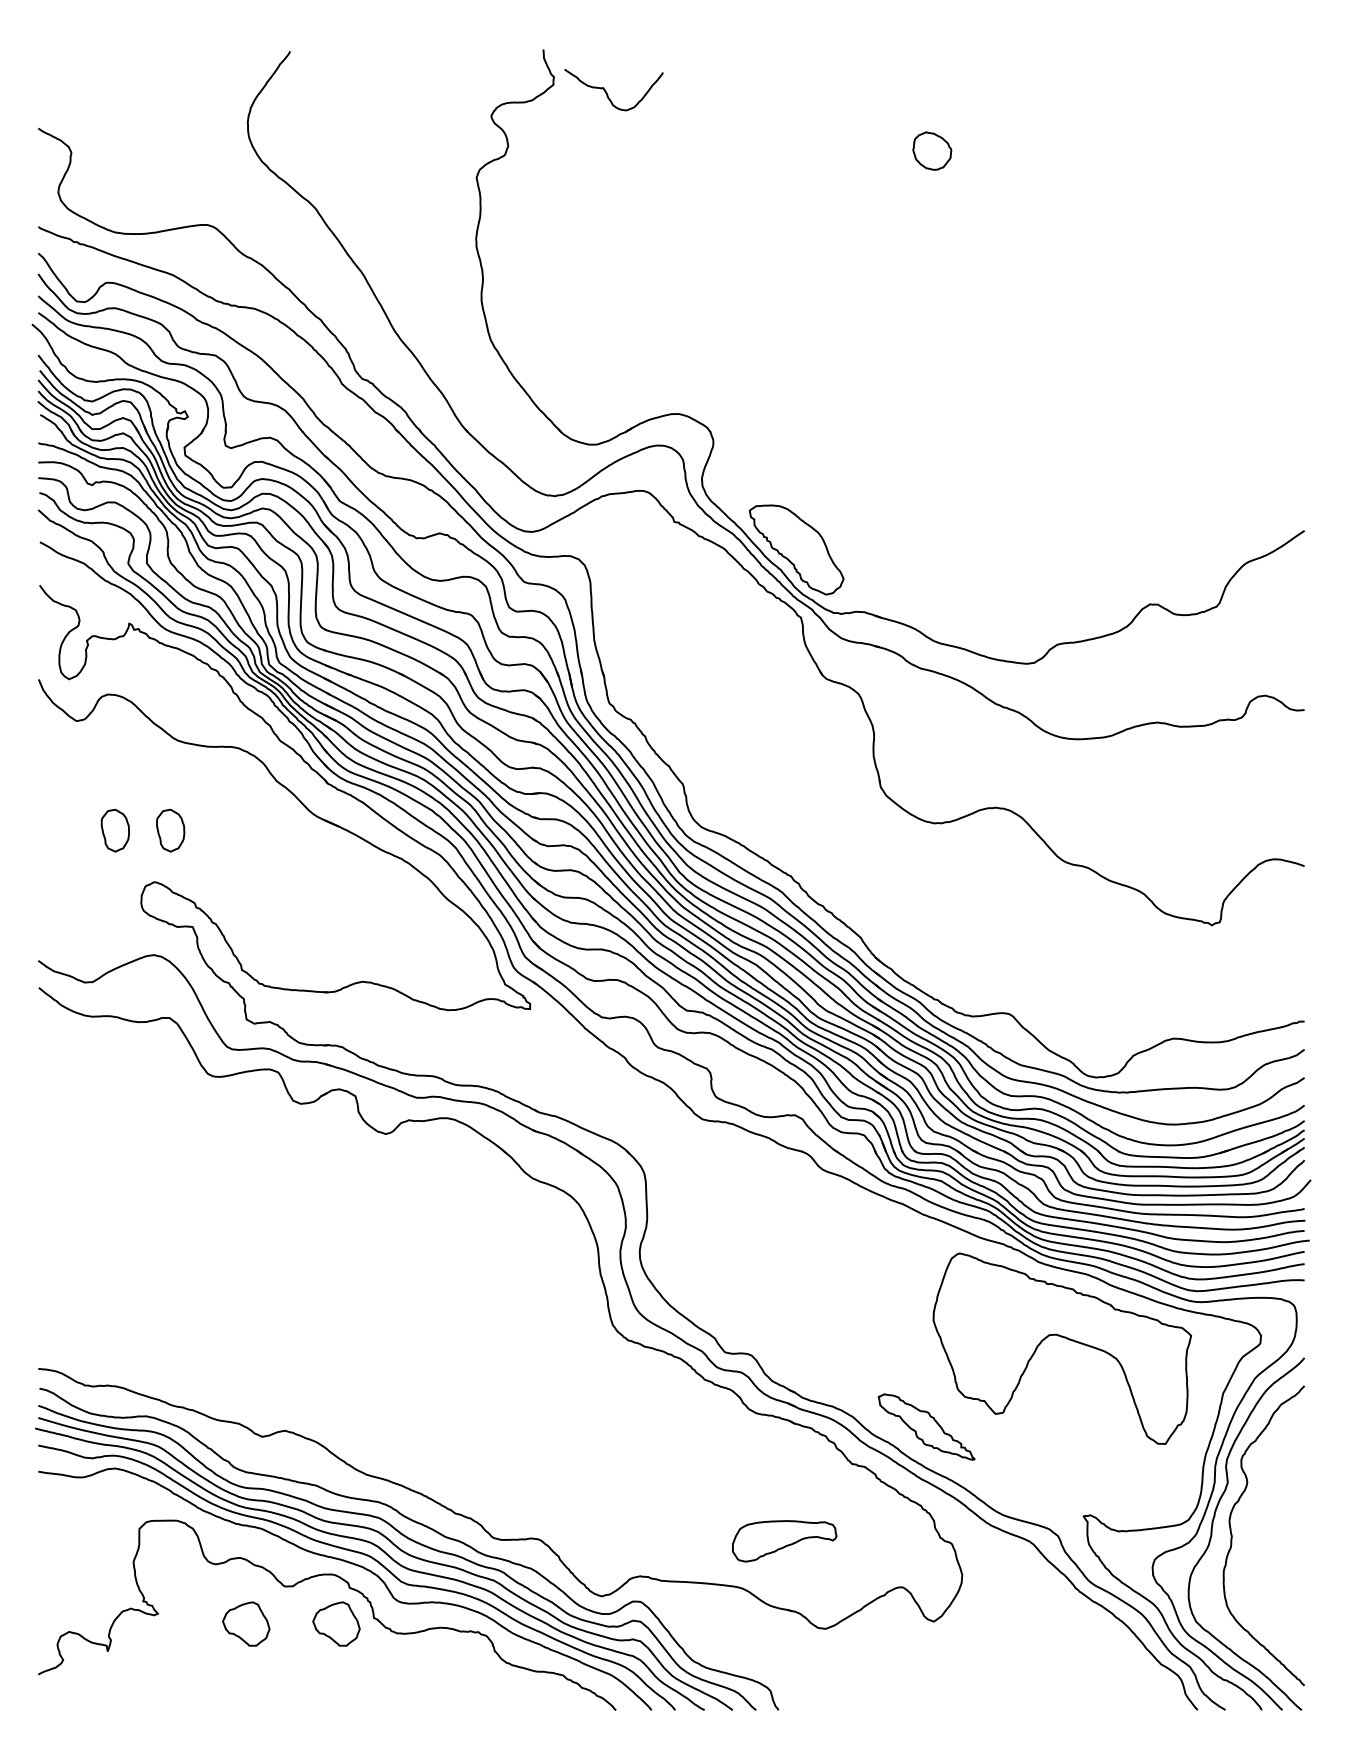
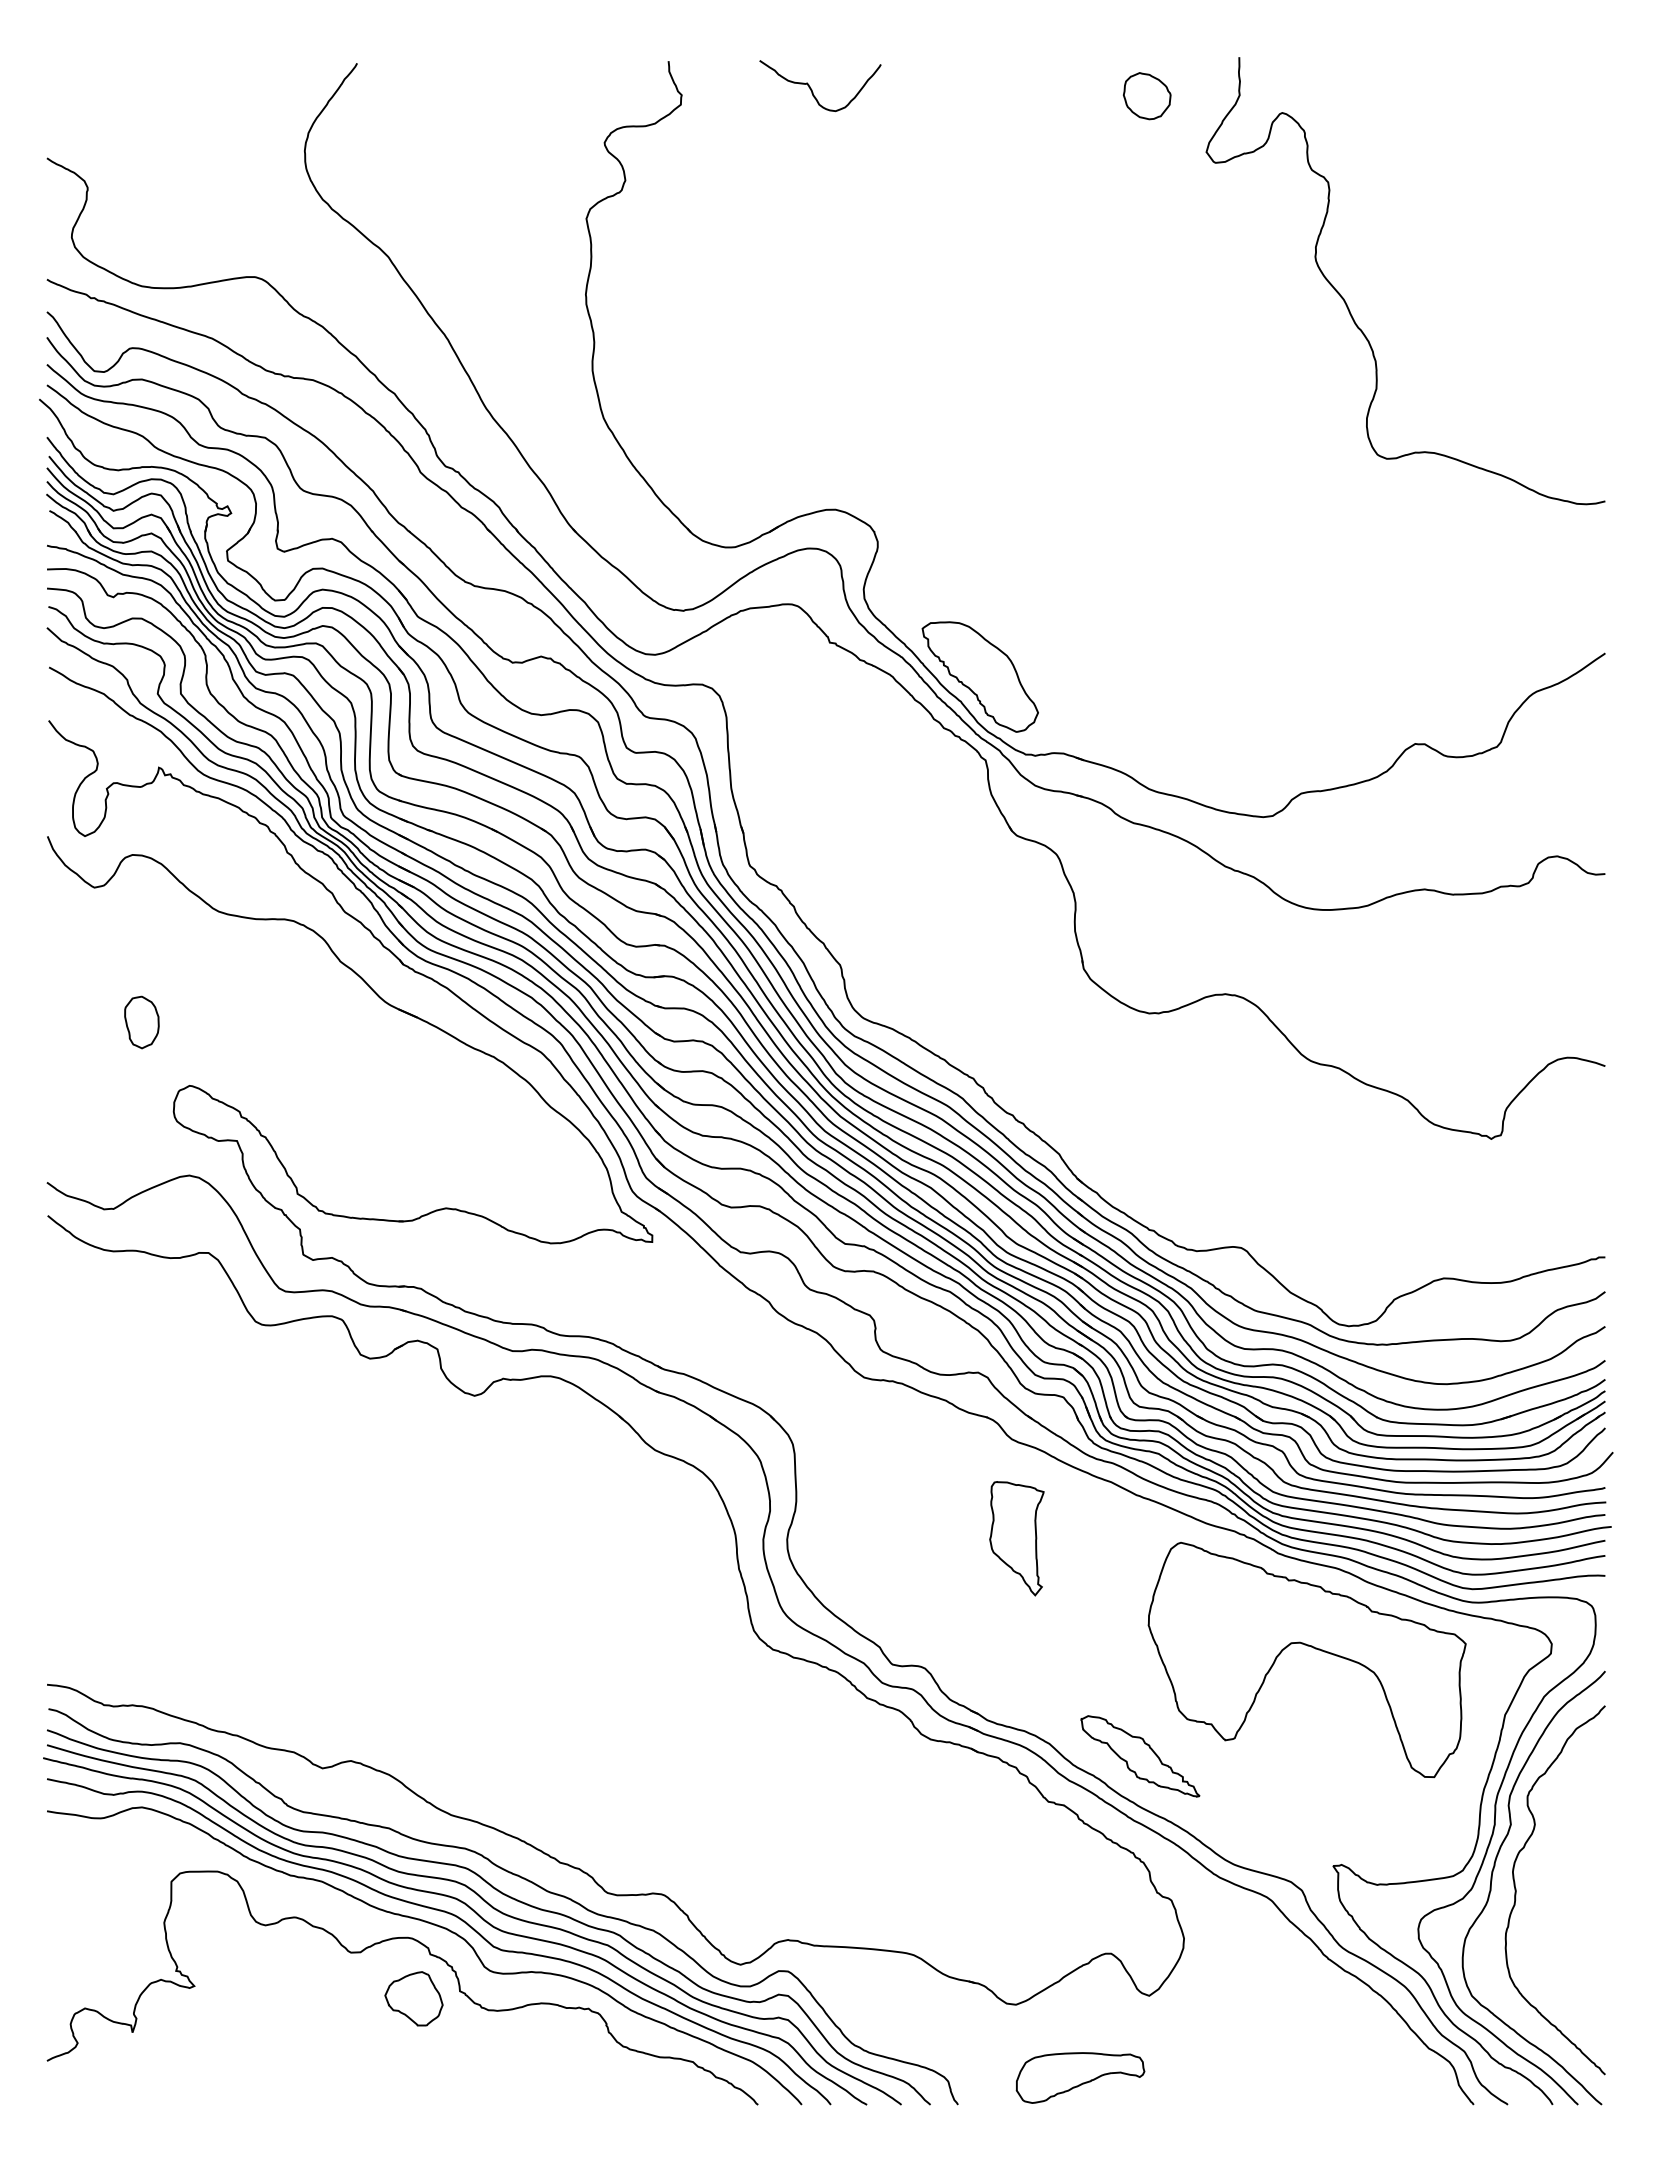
curve: (607, 92) -> (812, 89), moved
part: (931, 151) -> (1146, 96), moved
curve: (1096, 250) -> (1349, 308), added
part: (170, 830) -> (209, 1022), removed
part: (826, 1250) -> (1016, 1538), added
part: (784, 1540) -> (1080, 2077), moved
part: (245, 1623) -> (302, 1998), removed

